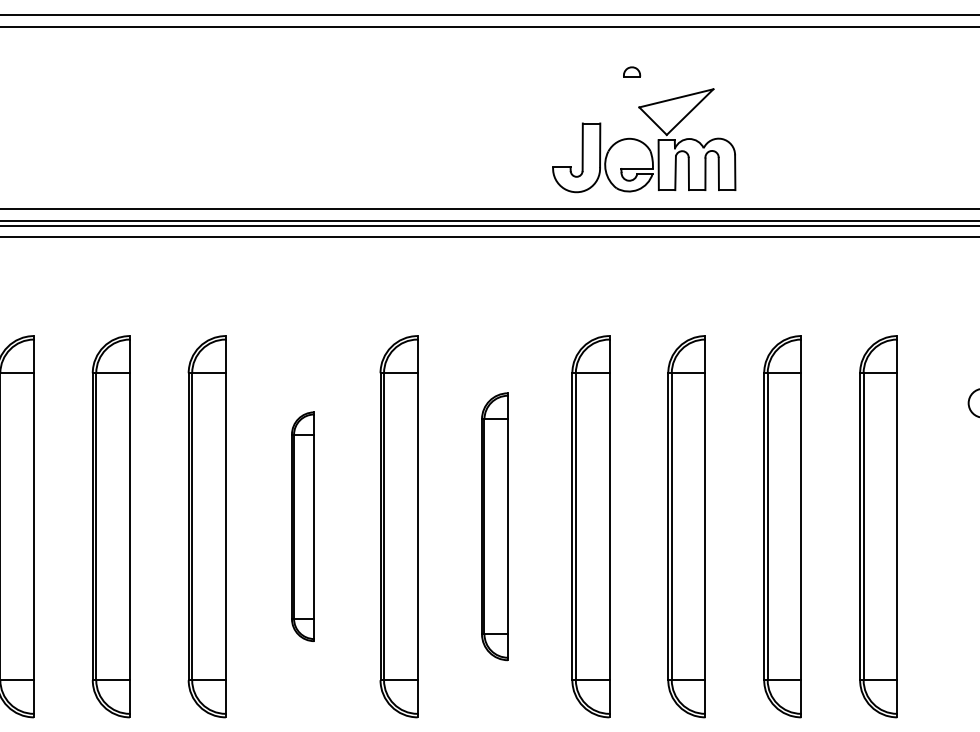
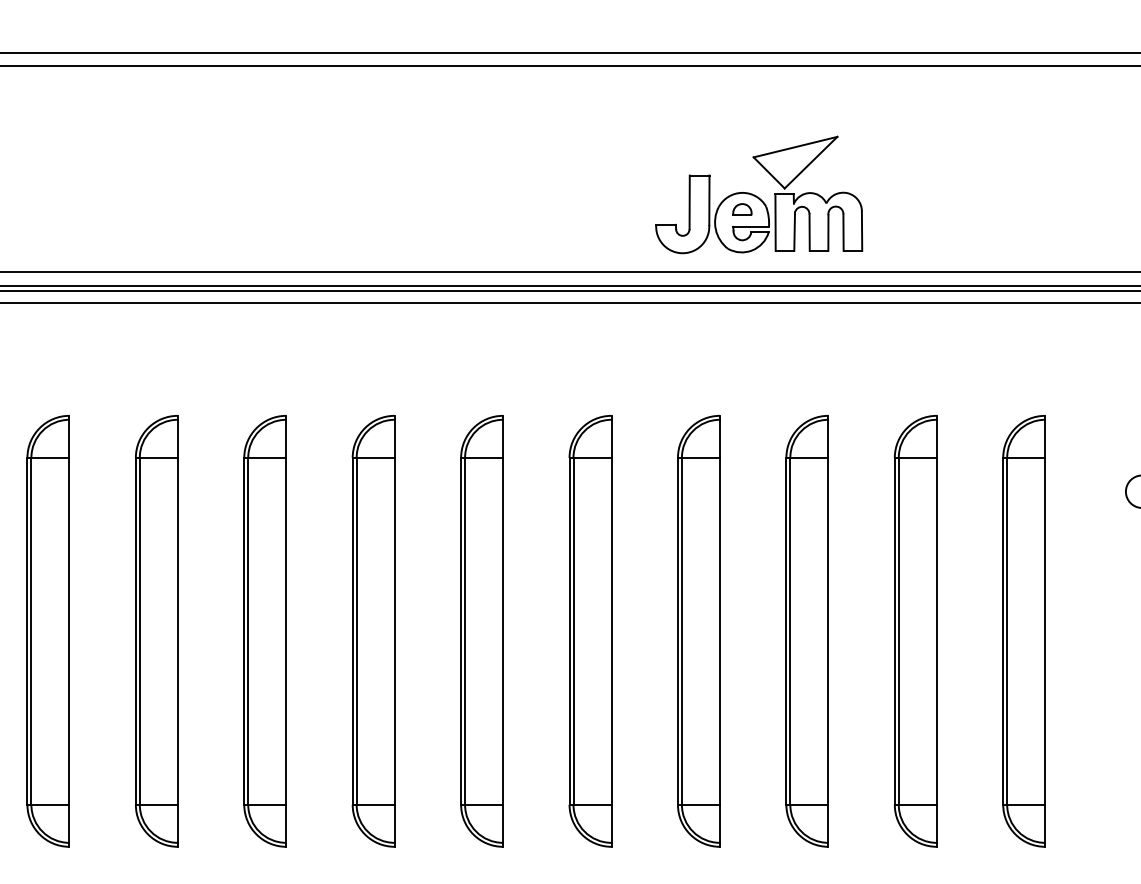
part: (632, 72) -> (742, 209), moved
part: (303, 526) -> (373, 631), size x1.67
part: (494, 526) -> (590, 631), size x1.43

